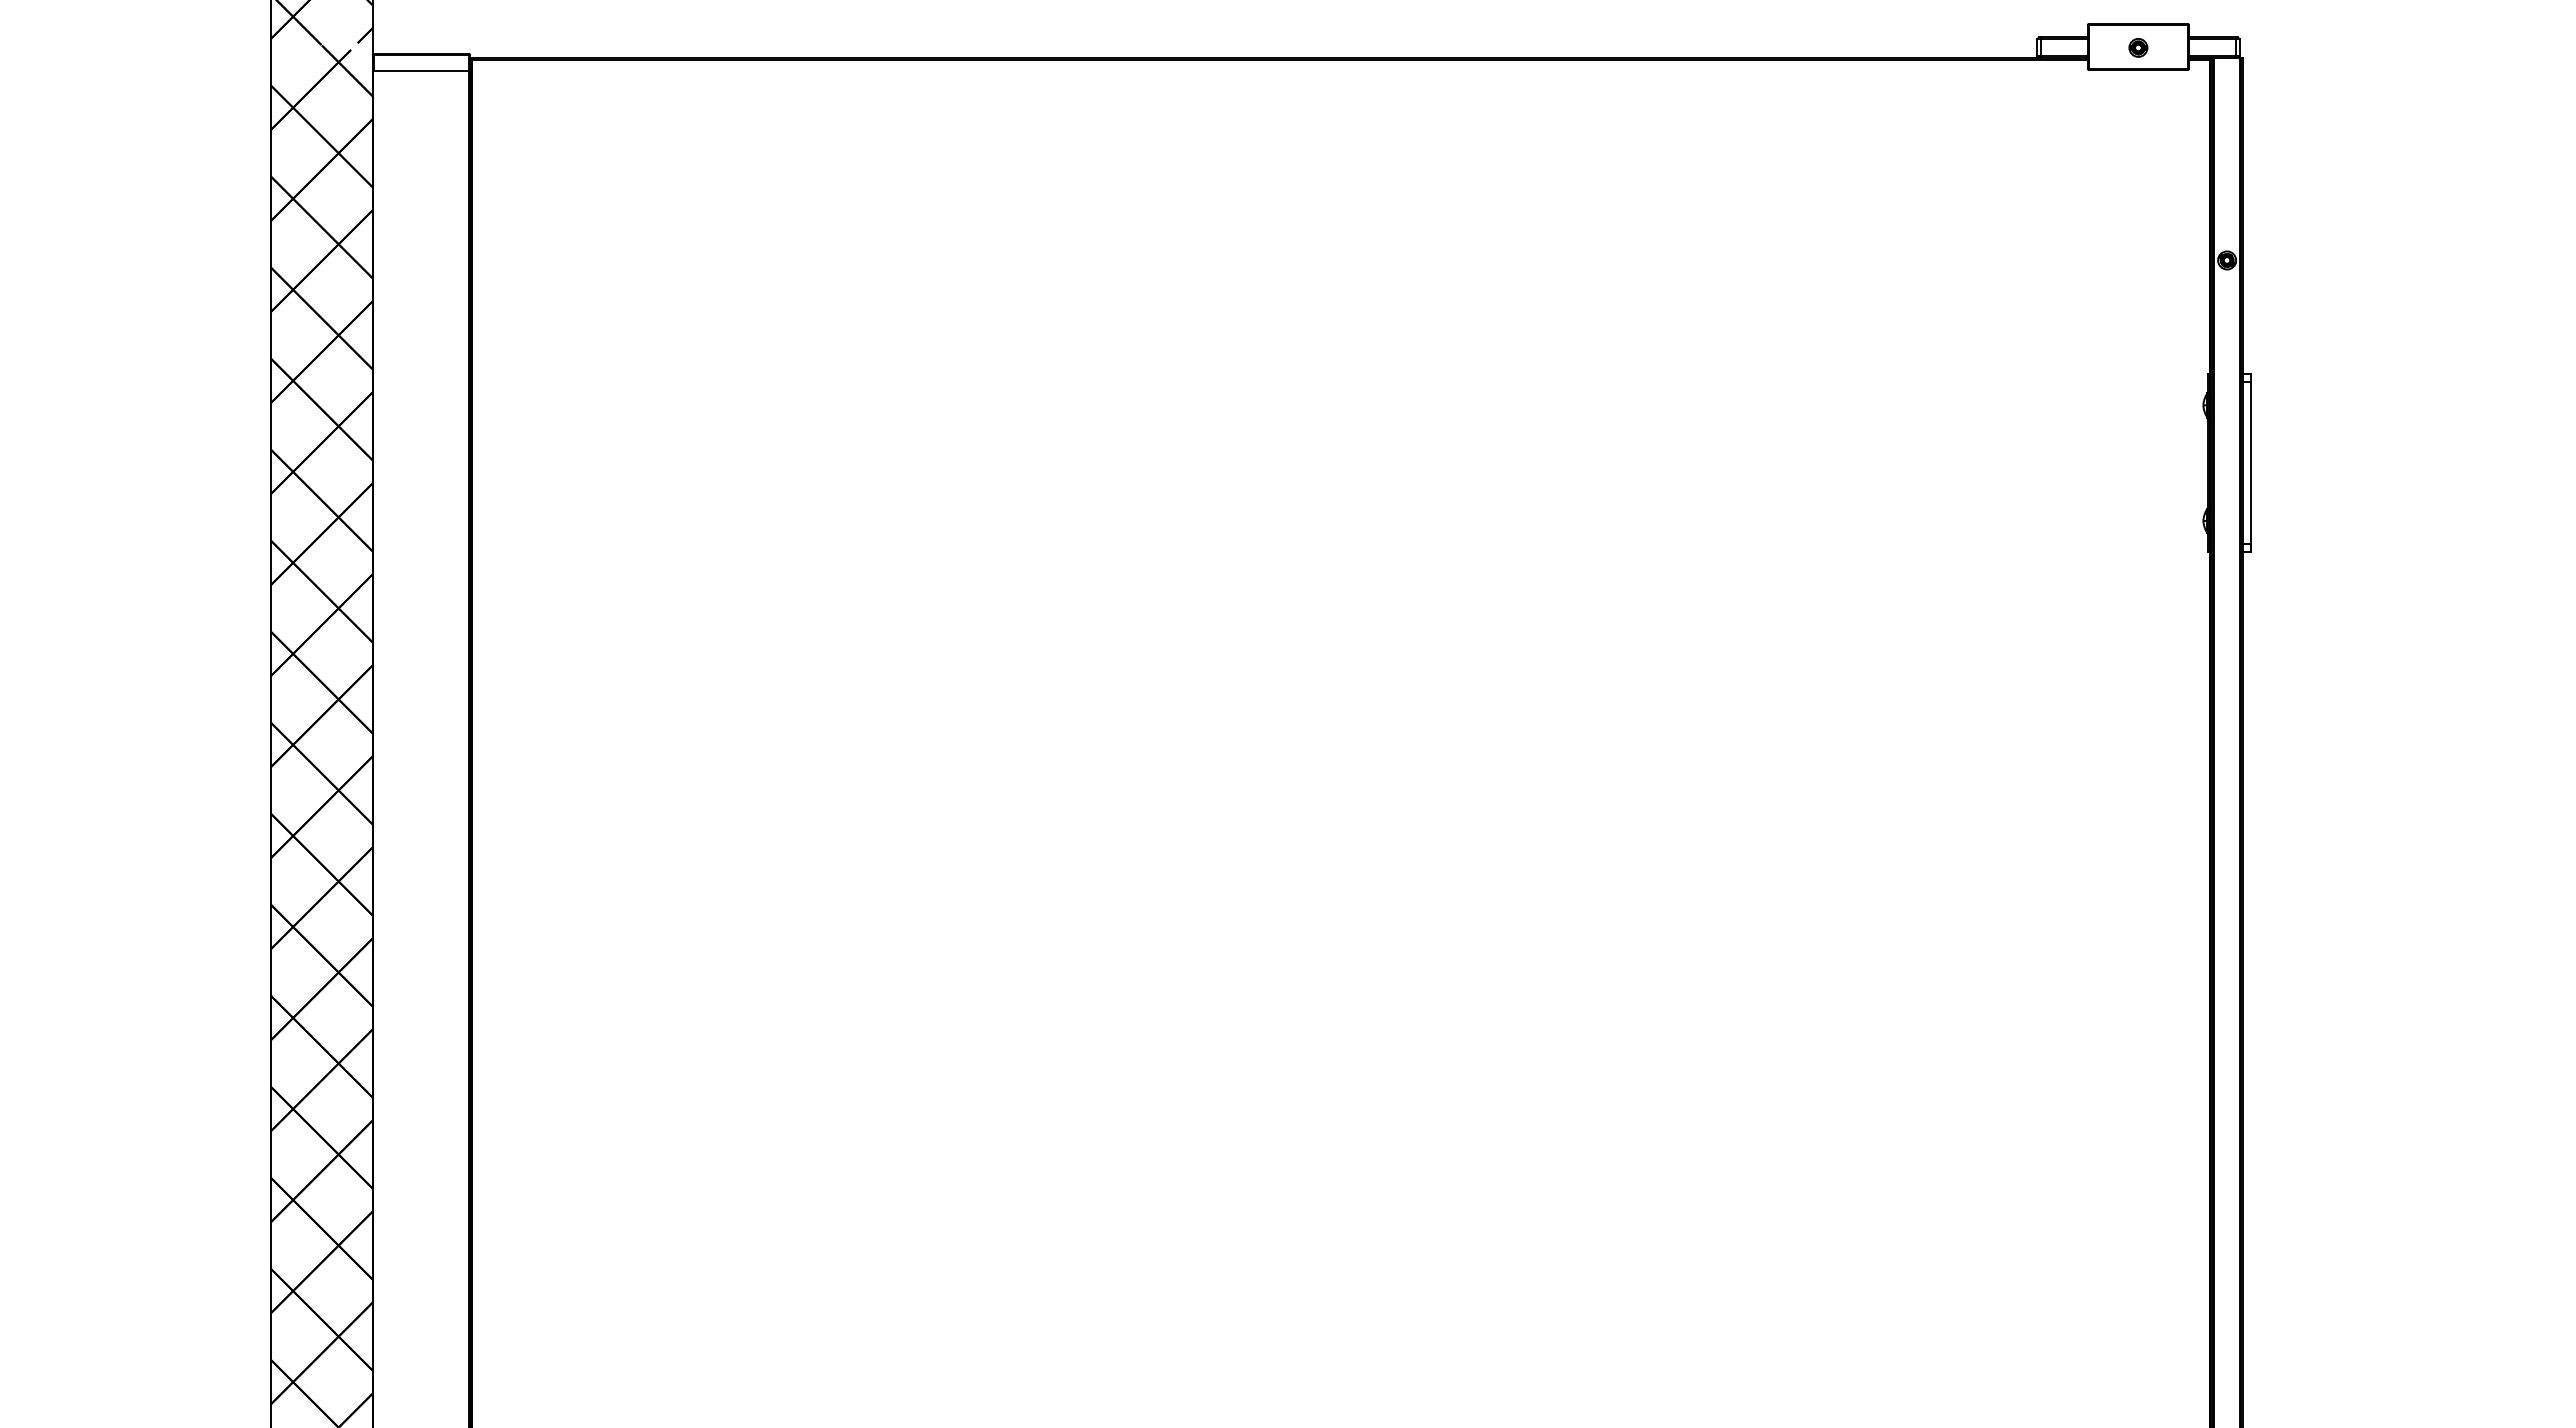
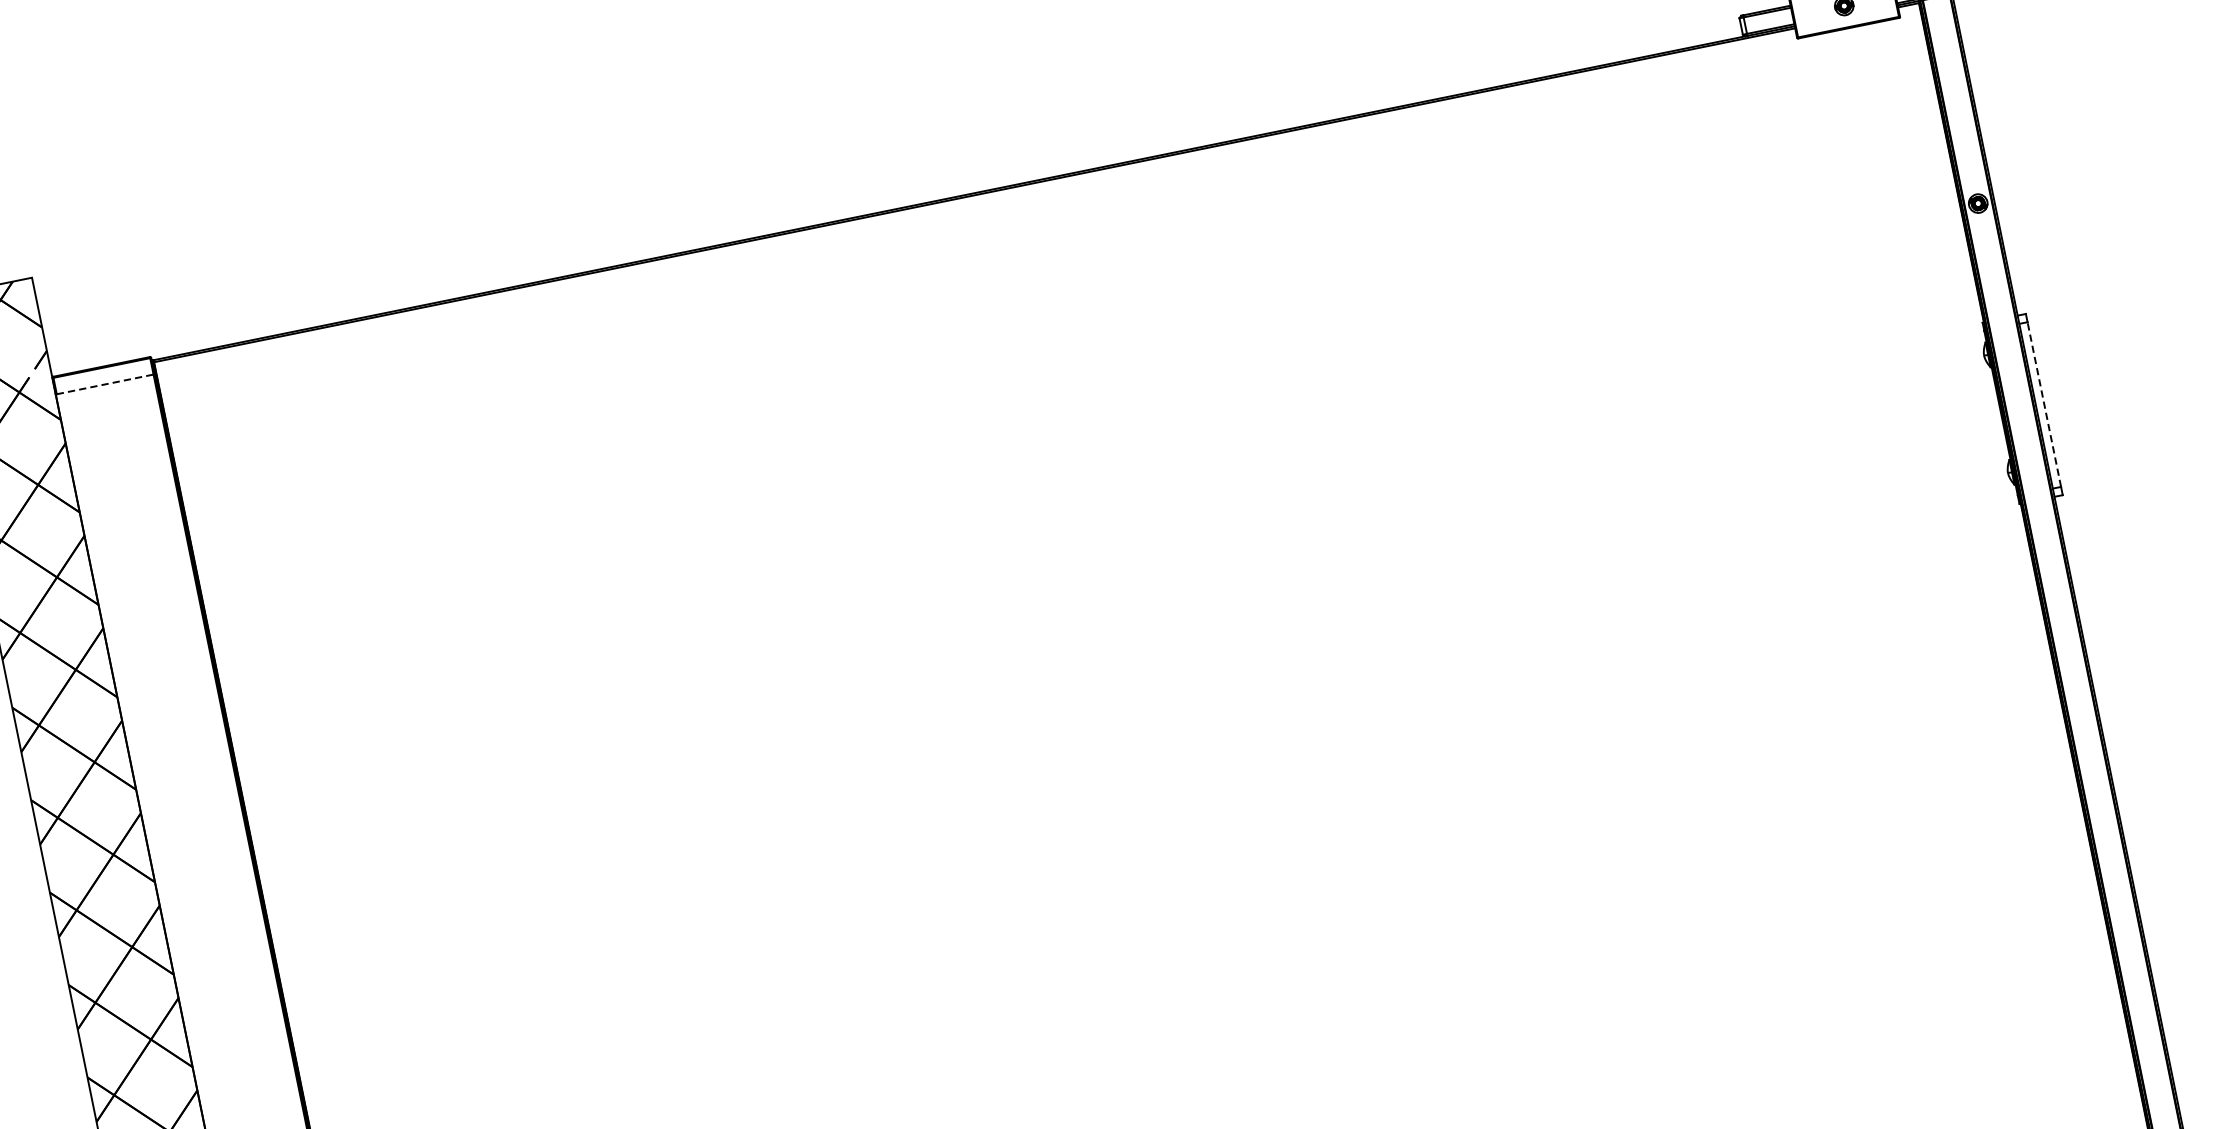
line: (421, 71) -> (105, 384), solid -> dashed
line: (2250, 462) -> (2043, 403), solid -> dashed

